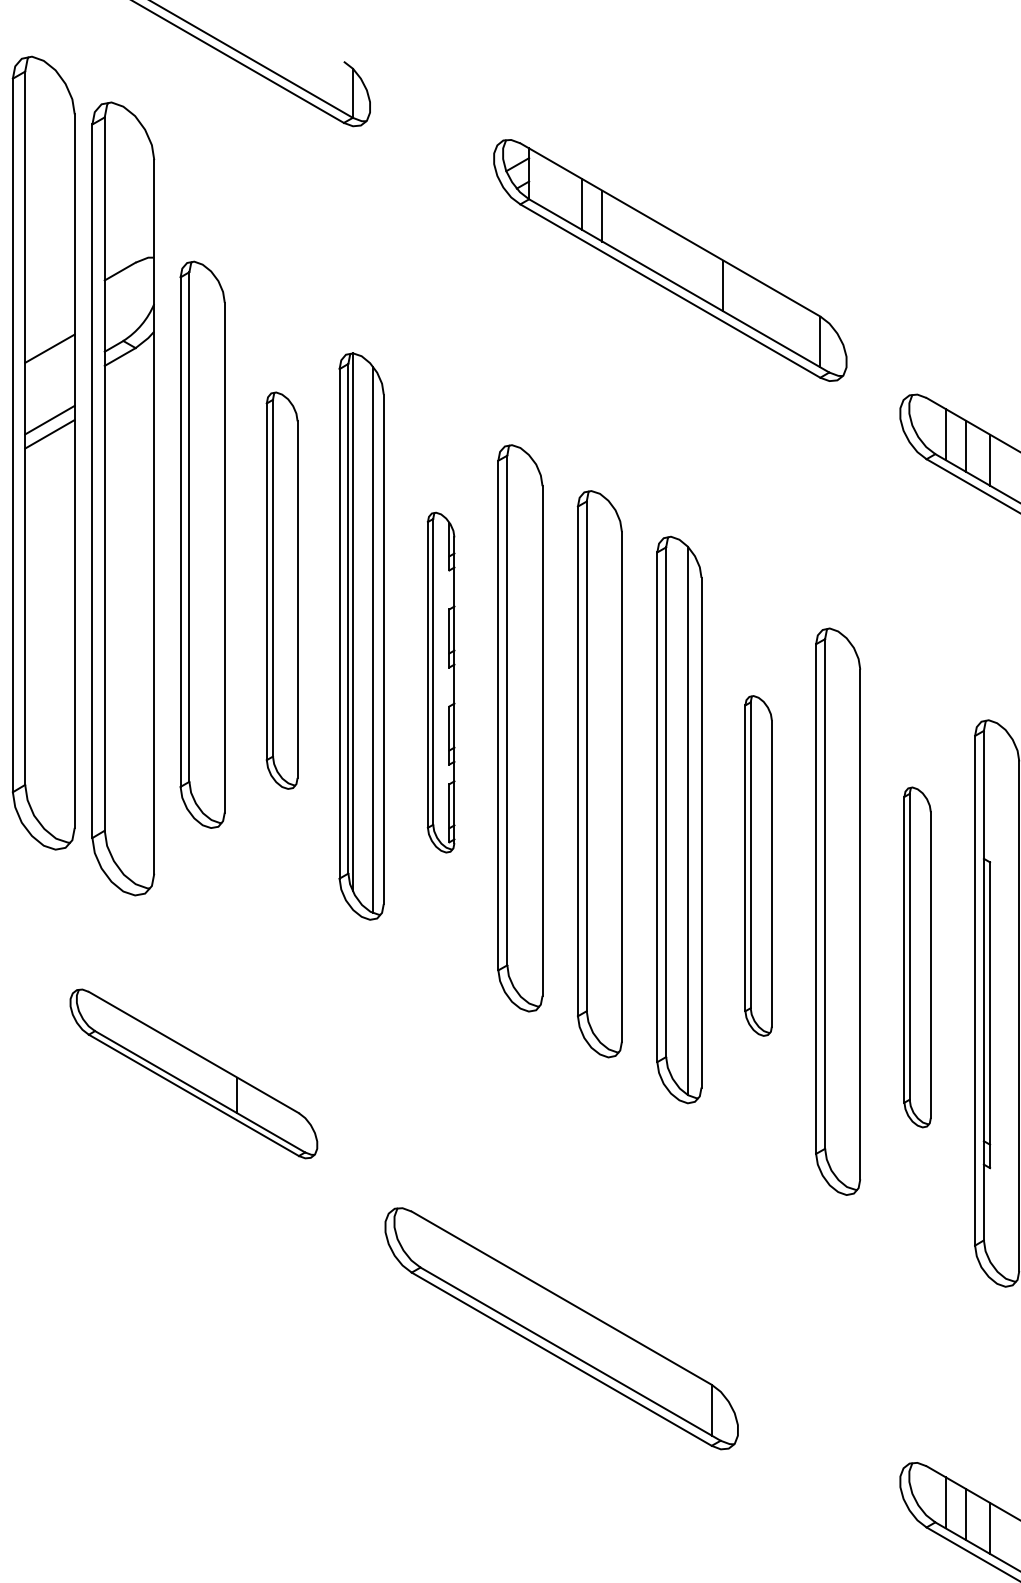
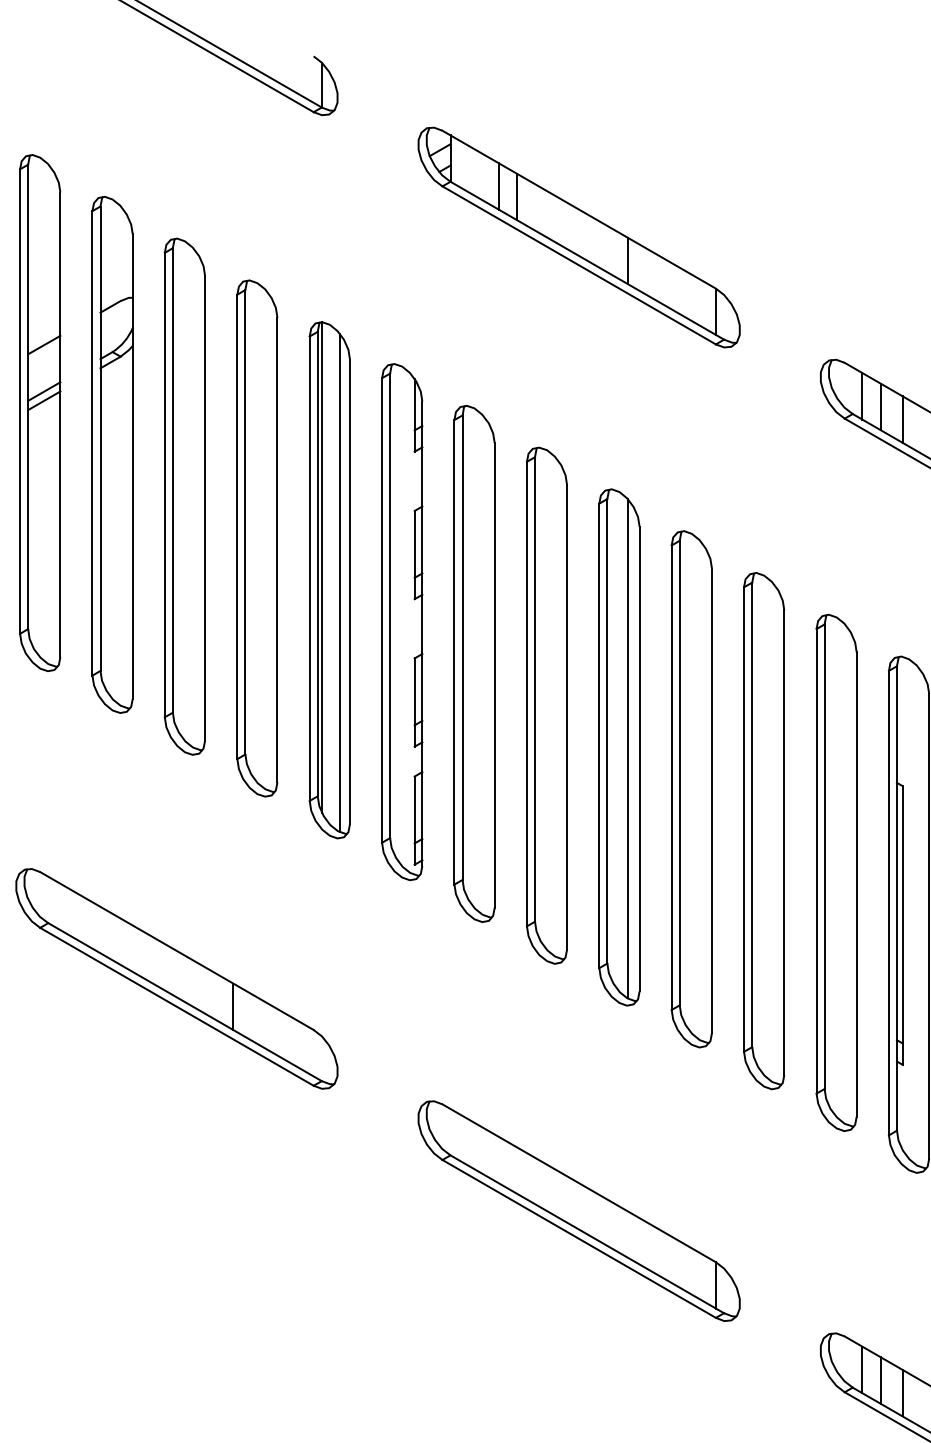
part: (669, 260) -> (578, 237), moved
part: (44, 452) -> (40, 412), size x0.71
part: (123, 498) -> (112, 454), size x0.71
part: (282, 590) -> (257, 538), size x1.43
part: (441, 682) -> (402, 622), size x1.67
part: (758, 866) -> (691, 789), size x1.67
part: (917, 957) -> (836, 872), size x1.67
part: (193, 1073) -> (176, 978), size x1.43
part: (560, 1328) -> (578, 1210), moved

